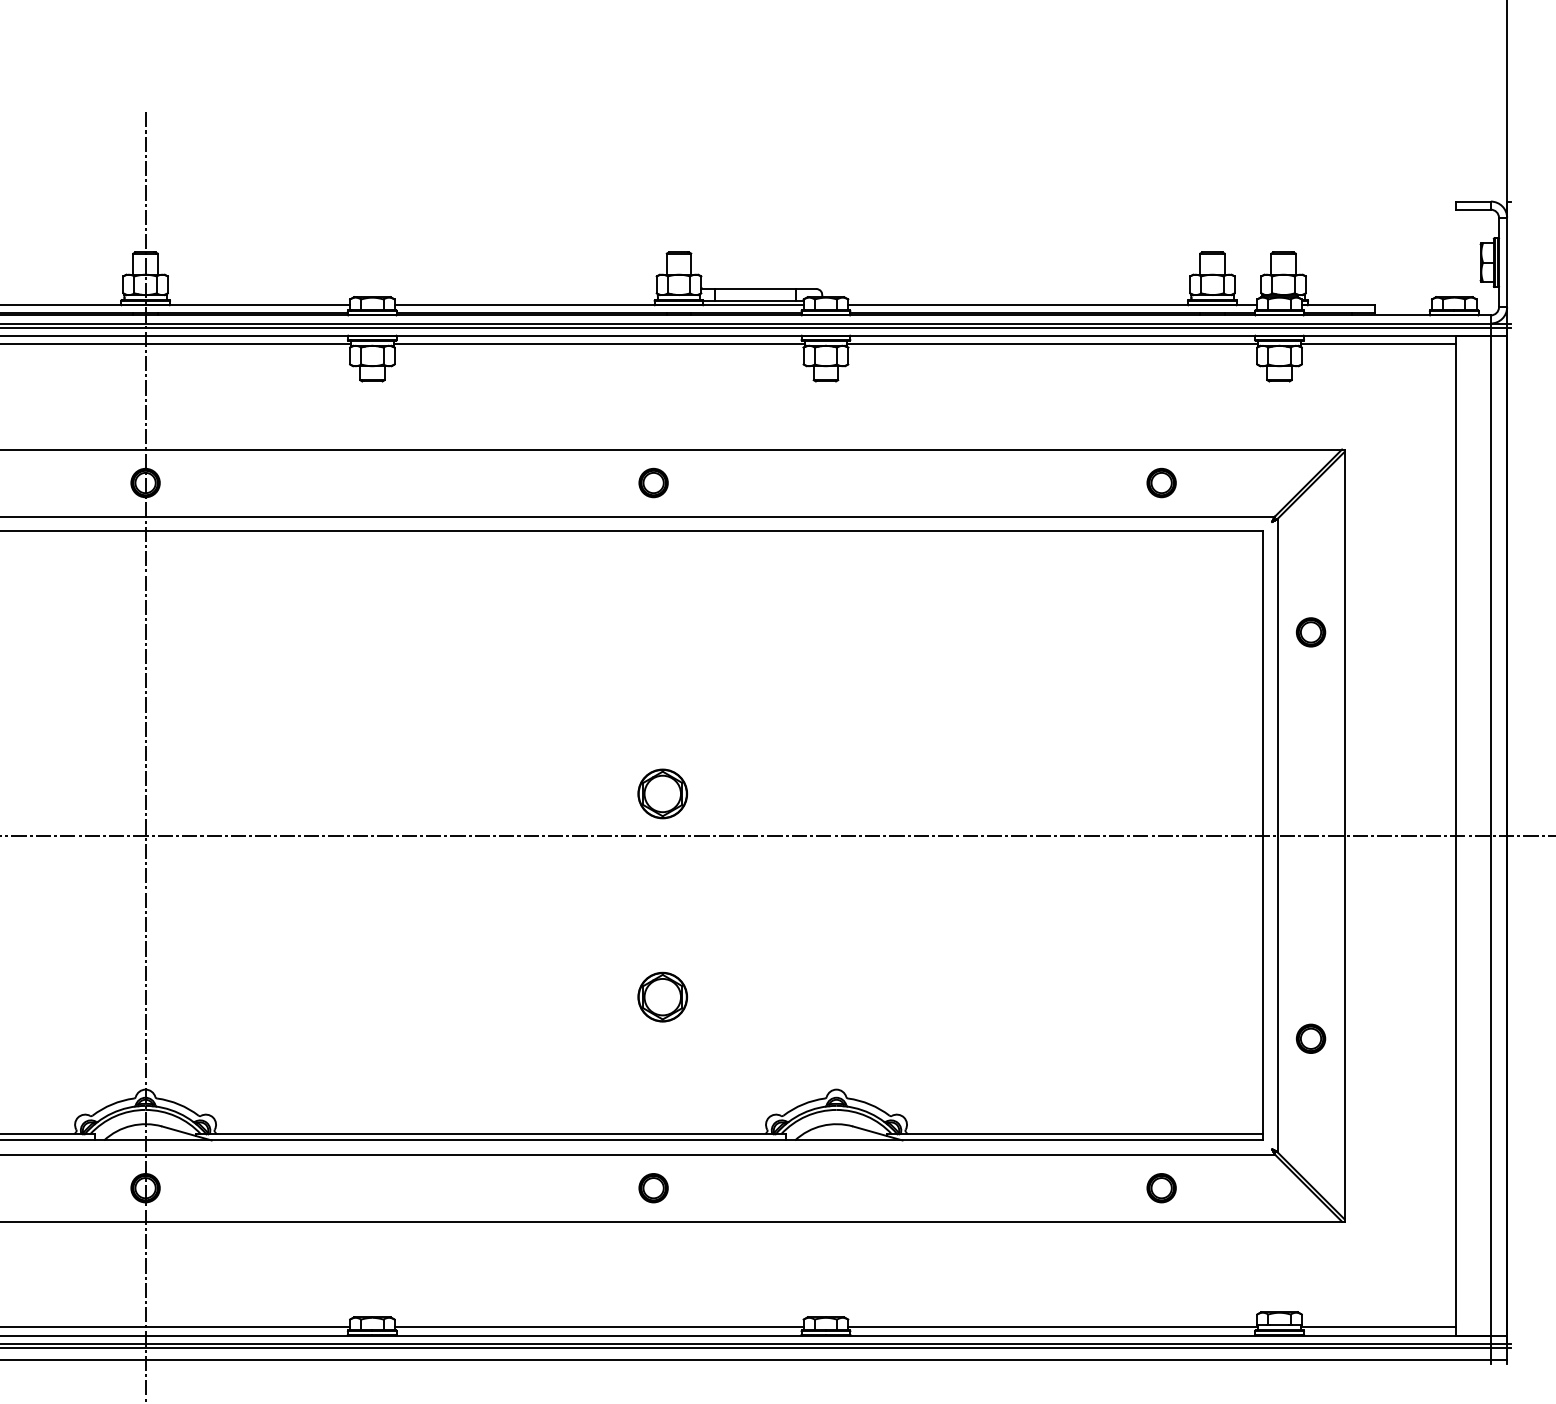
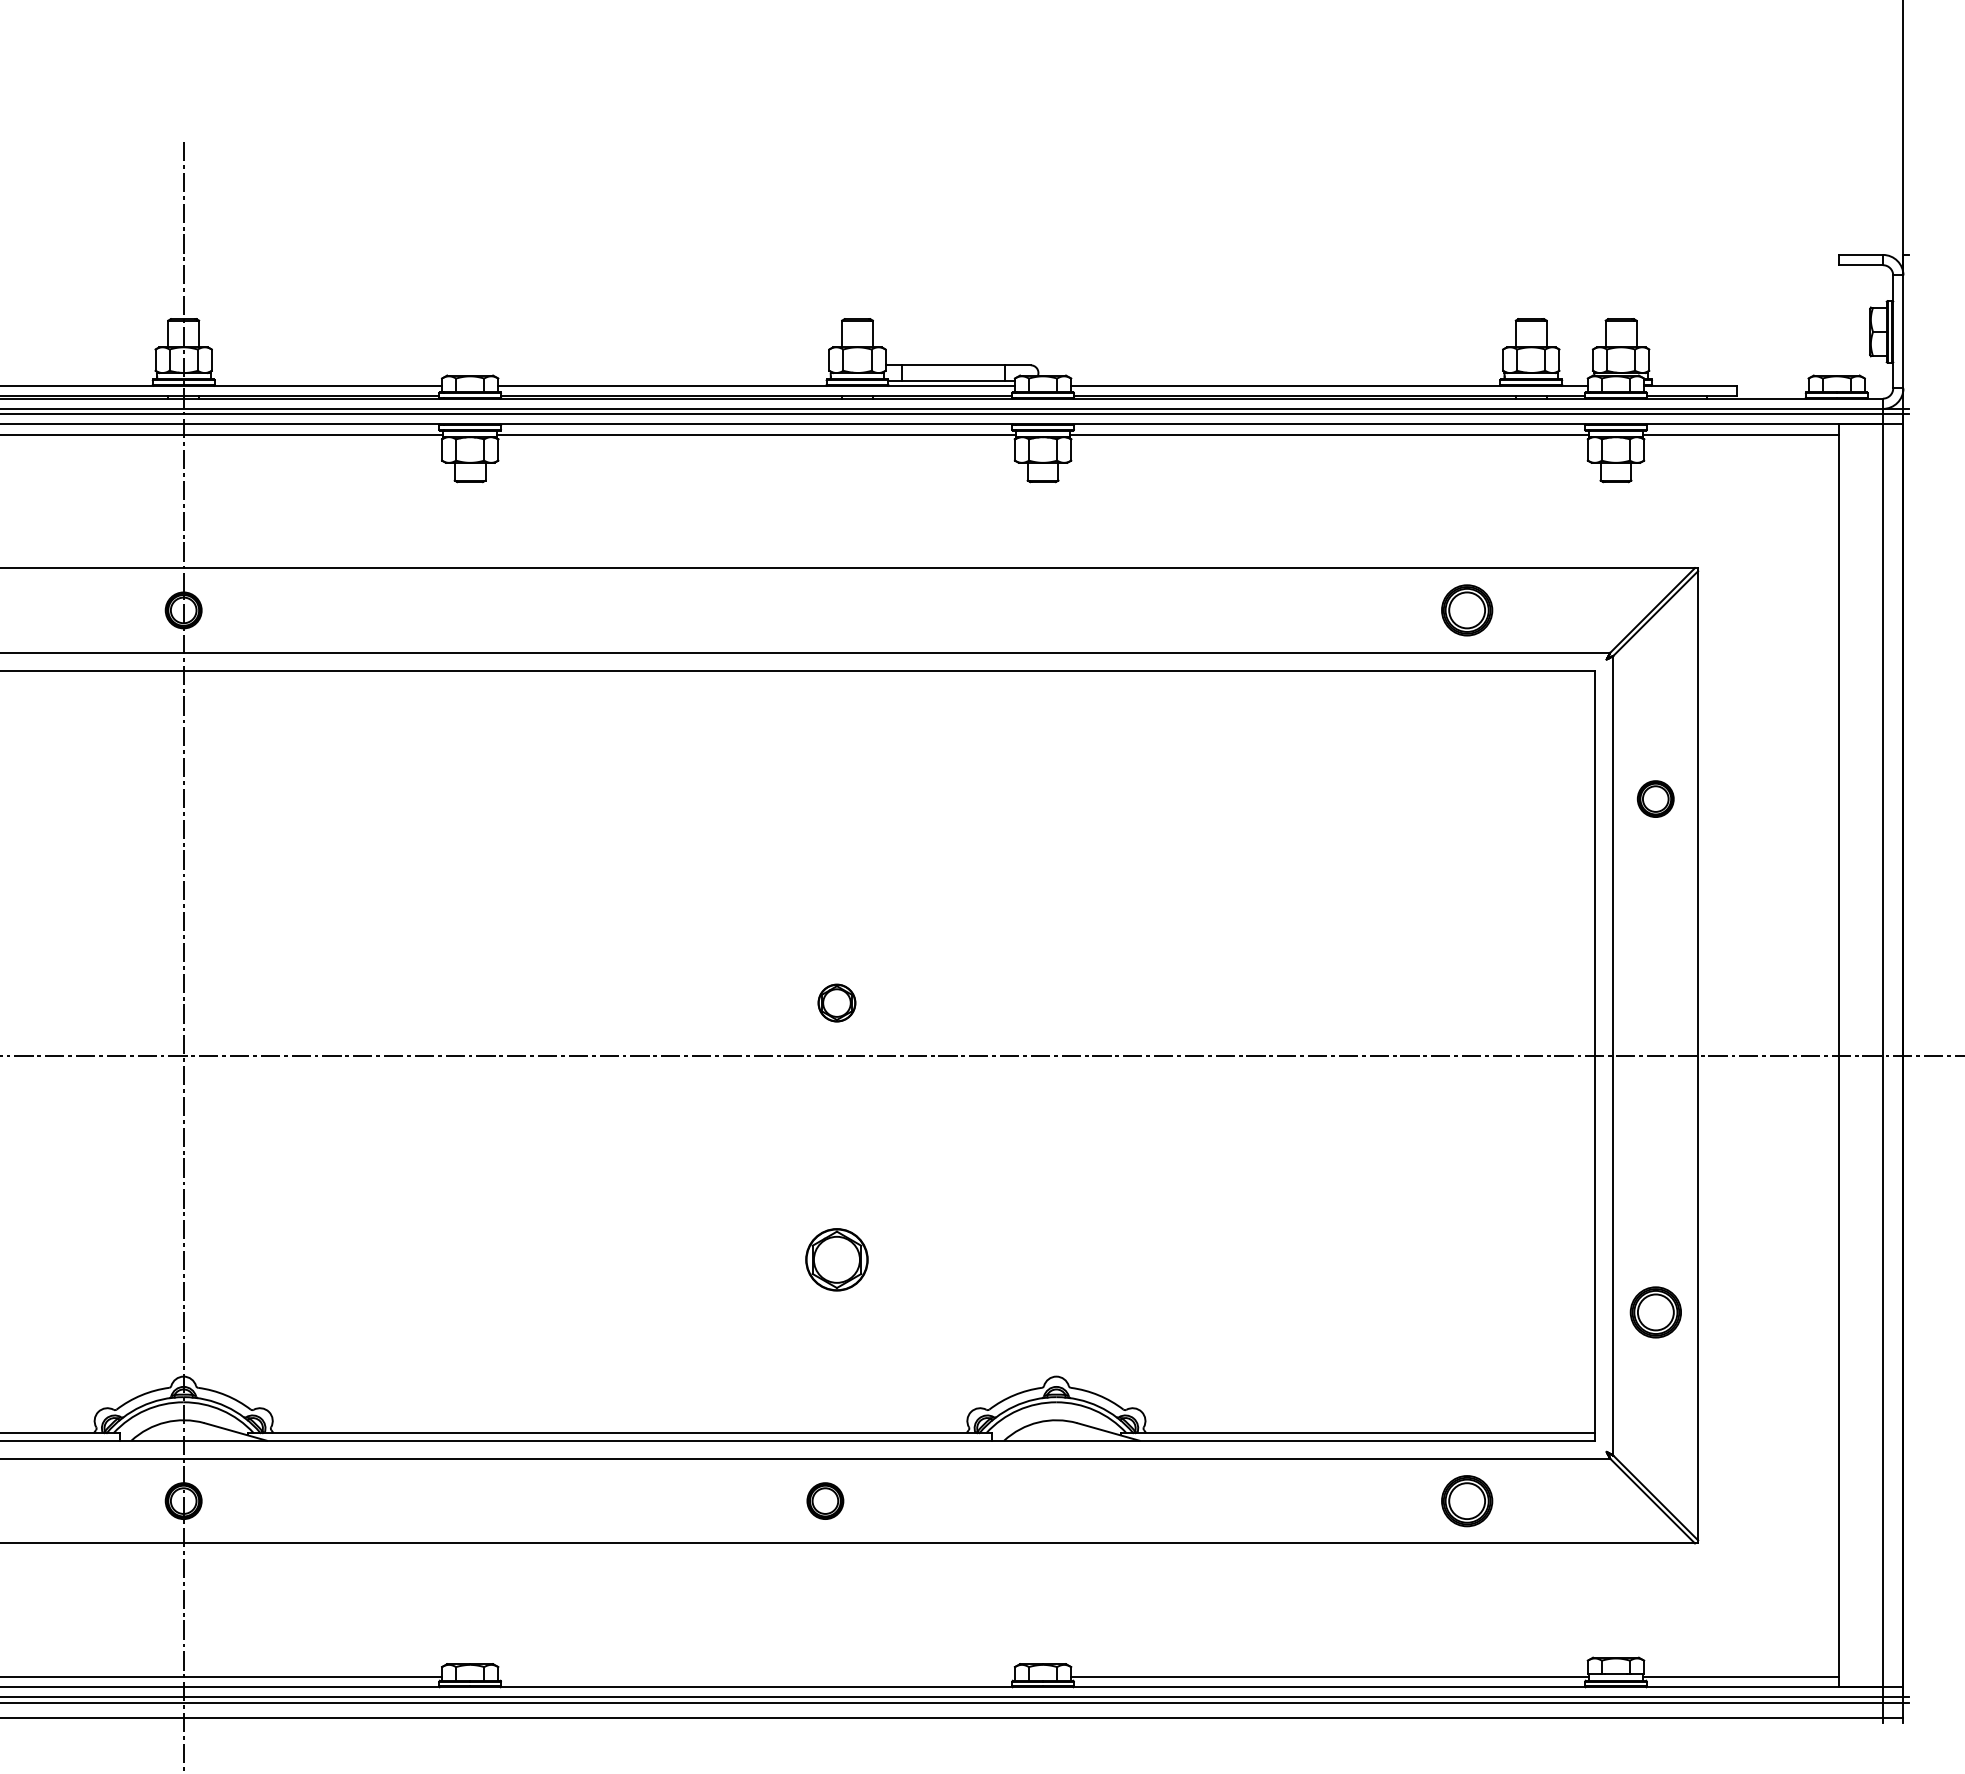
part: (653, 483) -> (825, 610), removed
part: (1161, 483) -> (1466, 610), size x1.4
part: (662, 793) -> (836, 1002), size x0.6
part: (1310, 1038) -> (1655, 1312), size x1.4
part: (1161, 1187) -> (1466, 1500), size x1.4
line: (599, 1327) -> (756, 1676), removed

